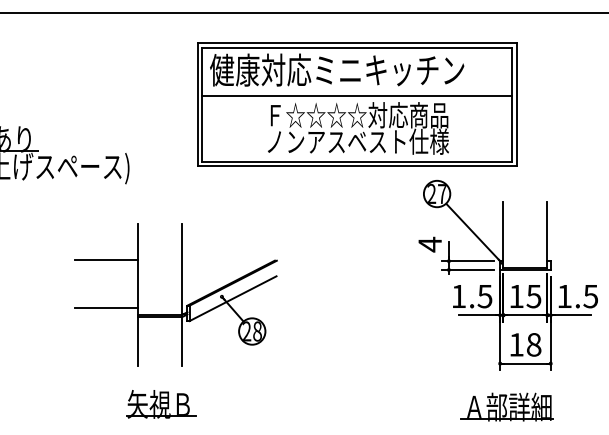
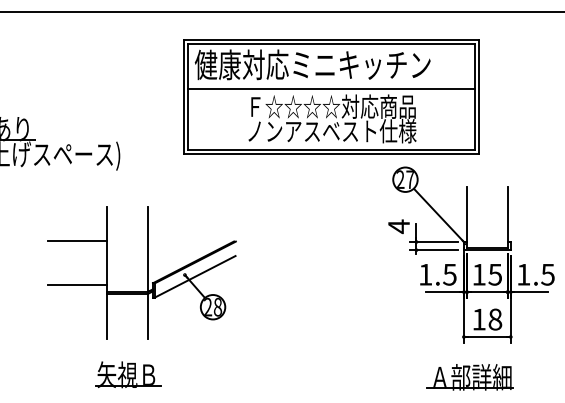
part: (175, 321) -> (141, 297), moved

